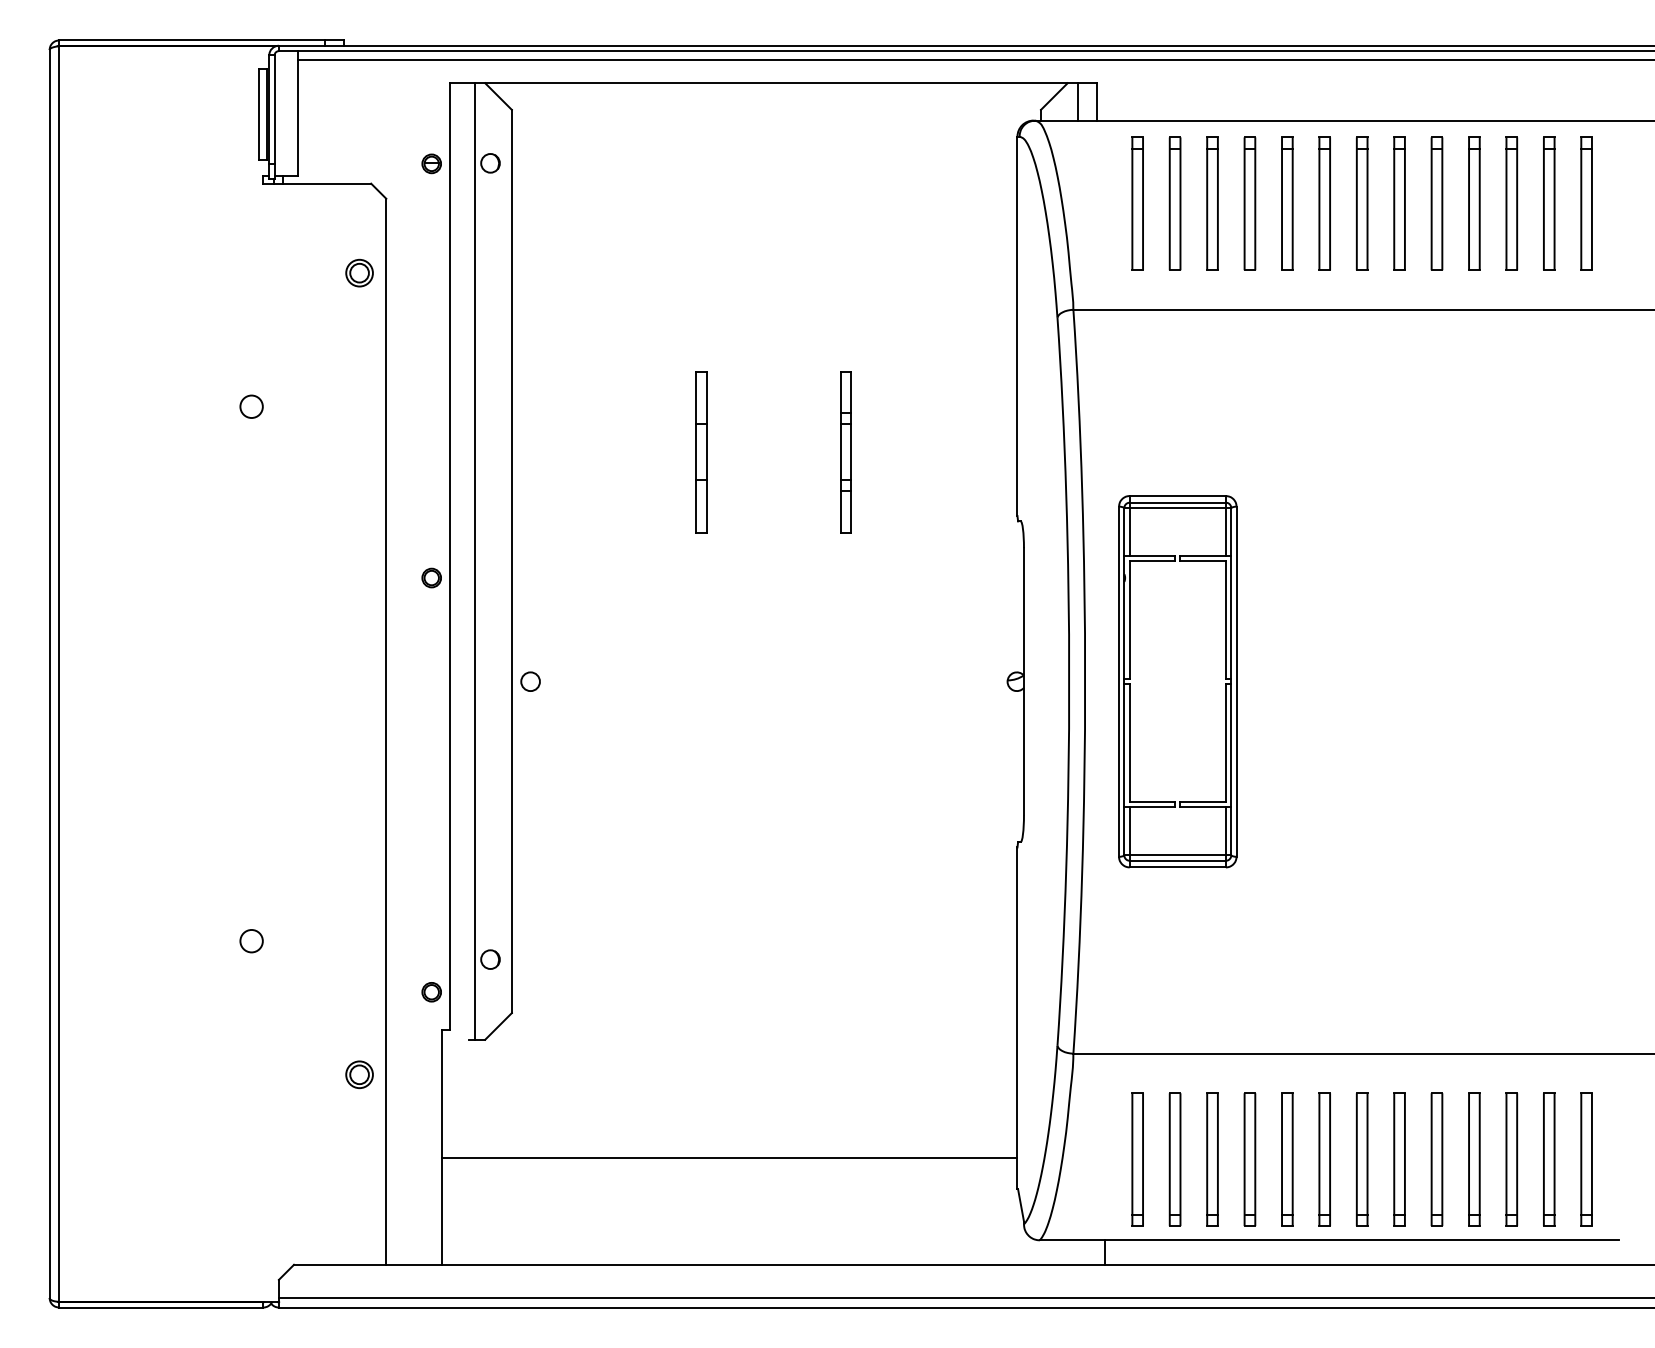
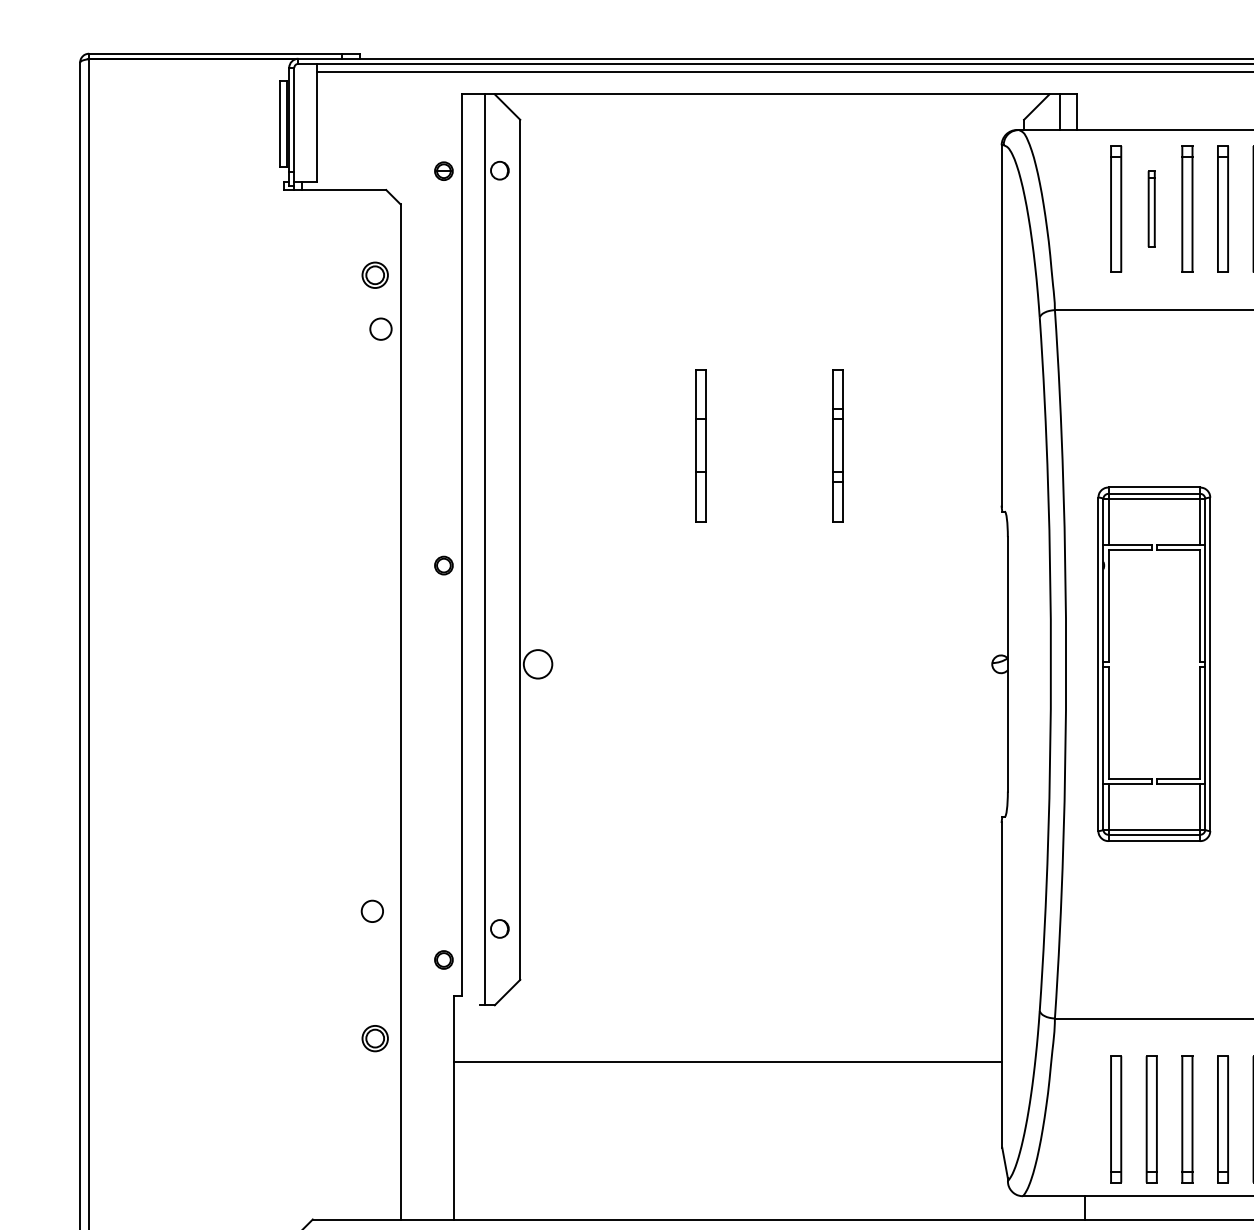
part: (1174, 203) -> (1151, 208), size x0.6
circle: (251, 406) -> (380, 328), moved
circle: (530, 681) -> (537, 664), size x1.6
circle: (251, 941) -> (372, 911), moved
line: (729, 1157) -> (727, 1062), moved

